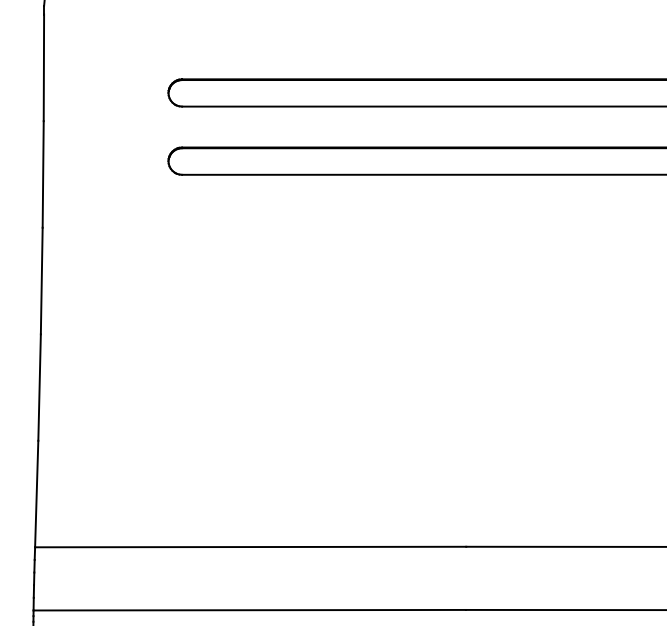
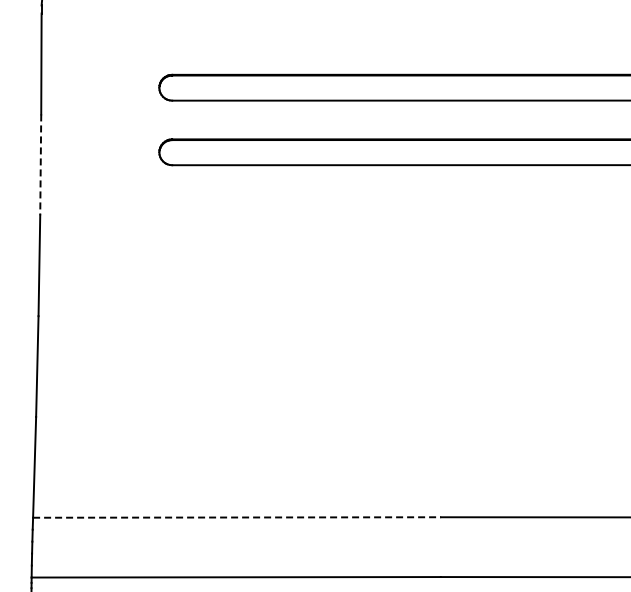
line: (42, 175) -> (40, 165), solid -> dashed
line: (251, 547) -> (237, 517), solid -> dashed

